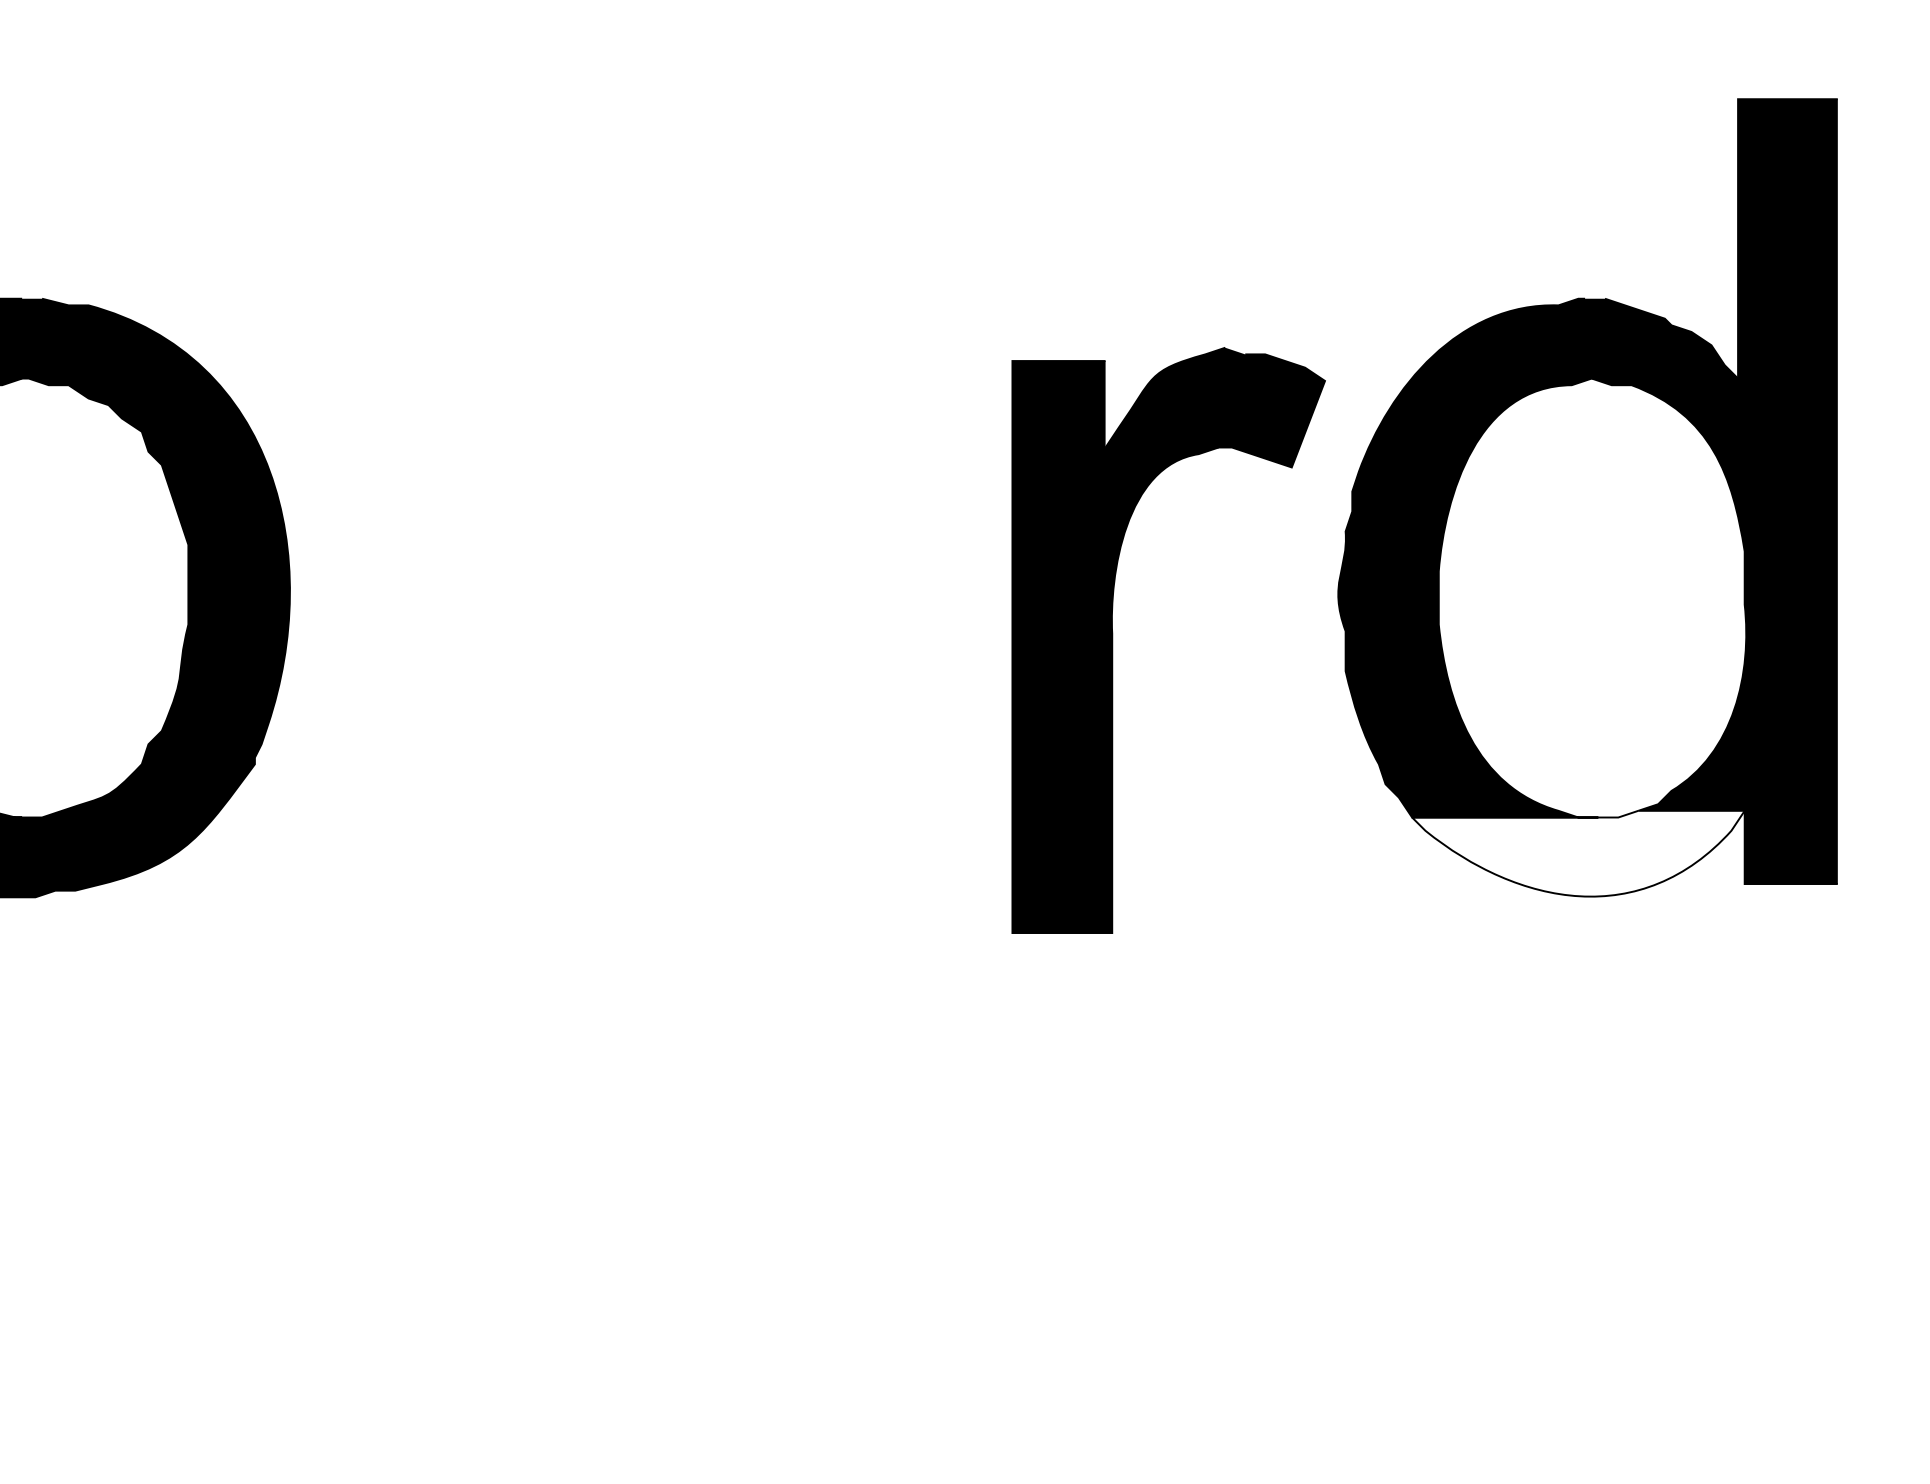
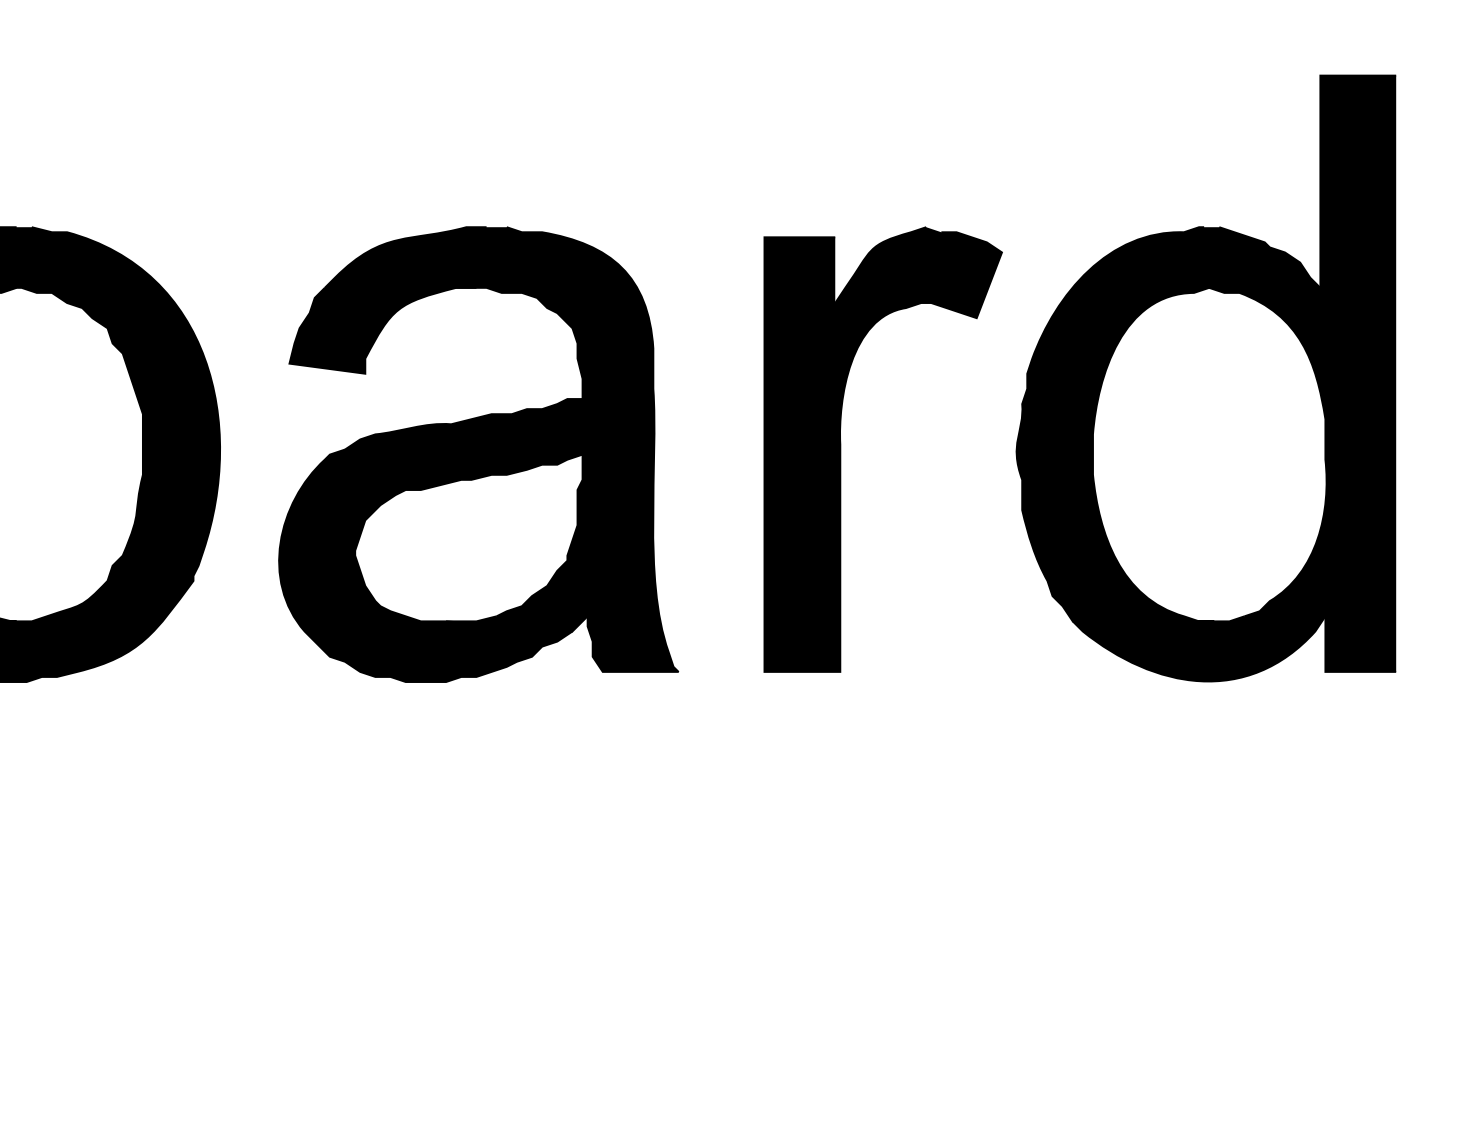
part: (629, 597) -> (478, 454), added
part: (1113, 640) -> (841, 449), moved
fill: (1578, 853) -> (1199, 648), added

